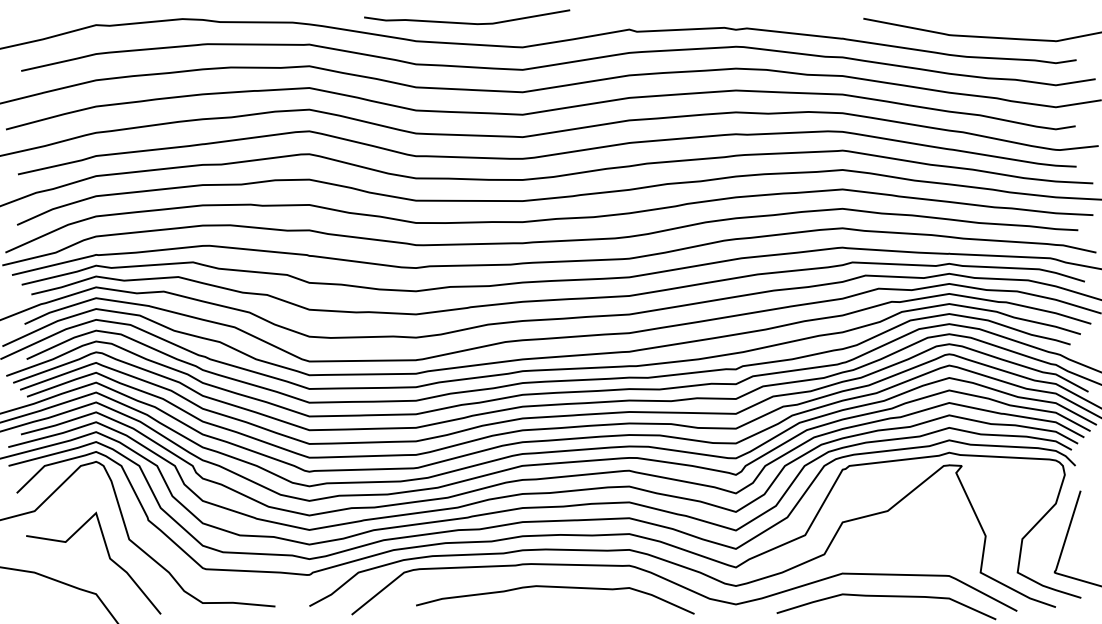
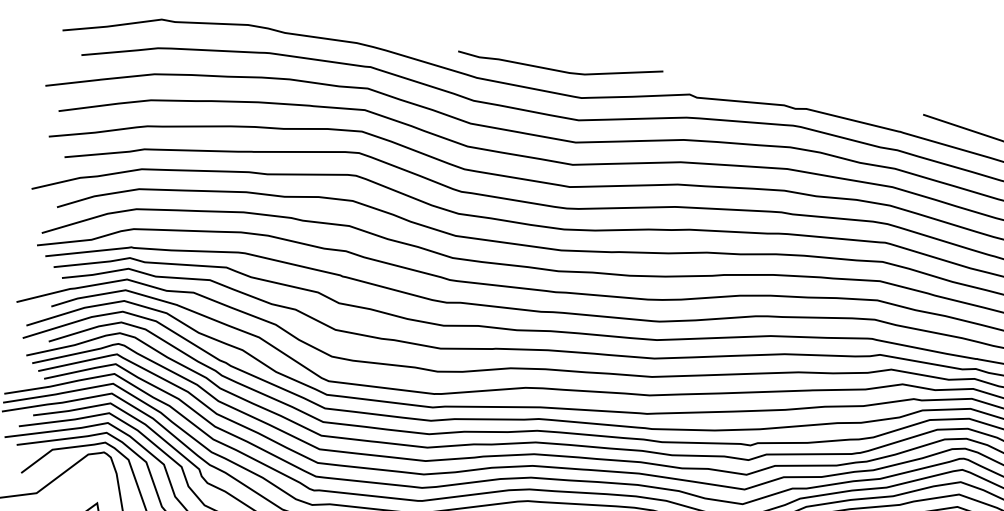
curve: (467, 22) -> (559, 70), moved

